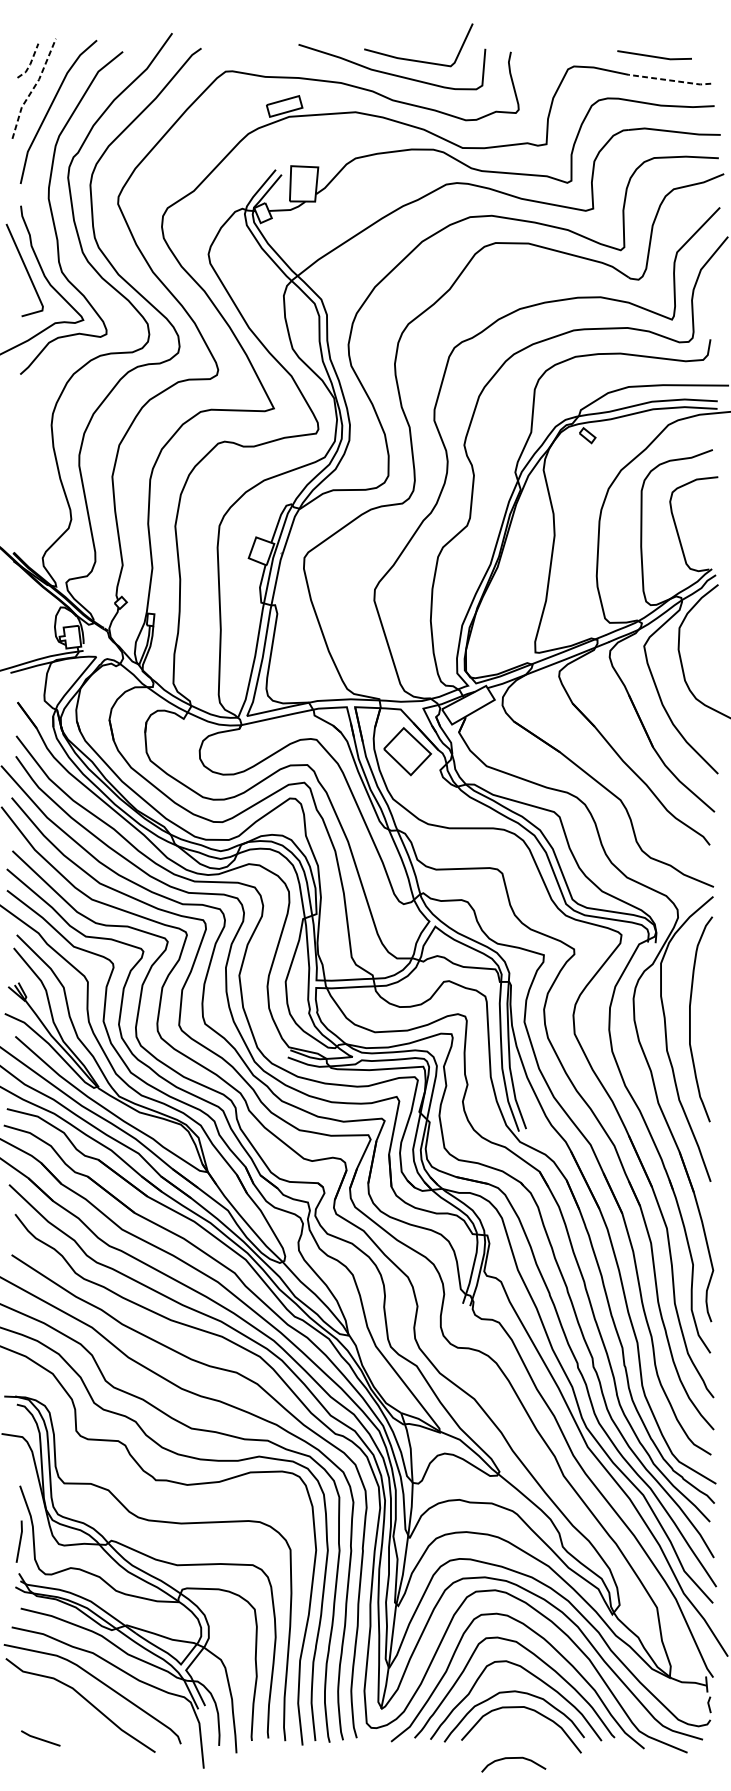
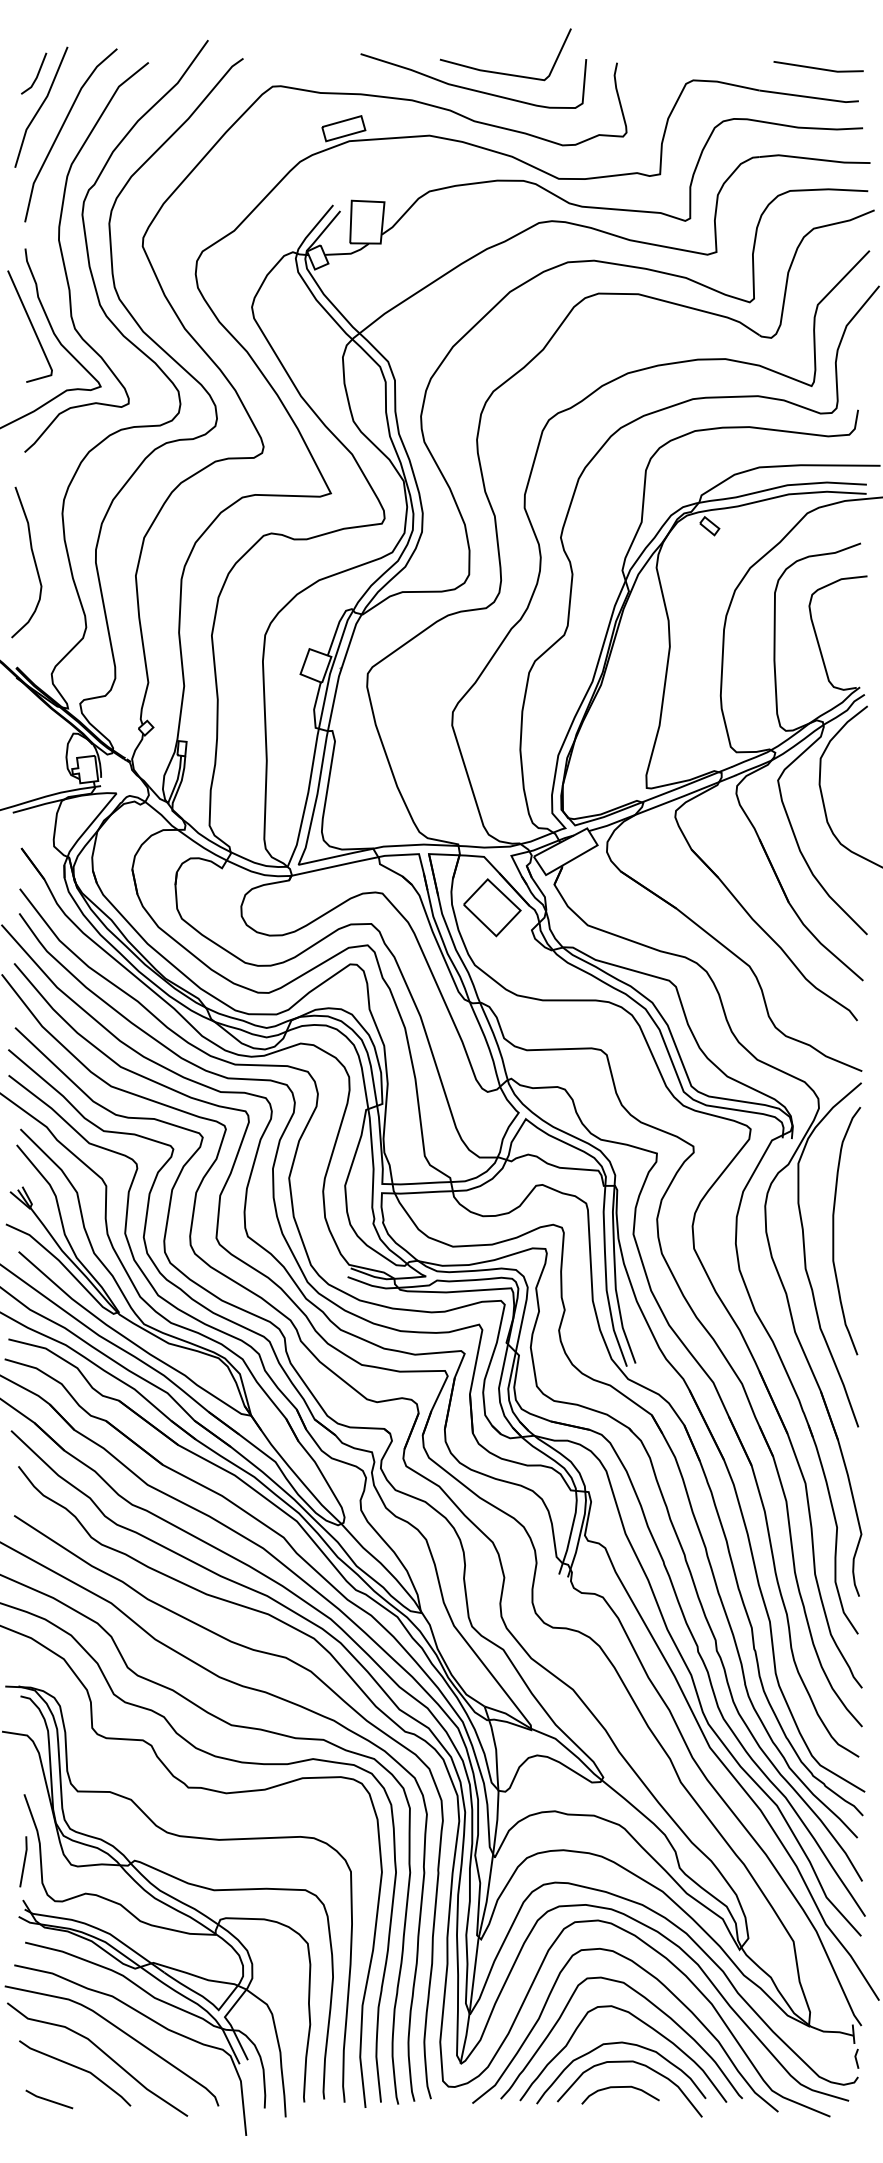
line: (654, 55) -> (818, 67), moved
line: (30, 63) -> (37, 76), dashed -> solid
line: (670, 80) -> (809, 97), dashed -> solid
line: (33, 88) -> (40, 107), dashed -> solid
curve: (27, 464) -> (33, 560), added
line: (63, 1712) -> (76, 2068), added
curve: (513, 1758) -> (620, 2087), moved

